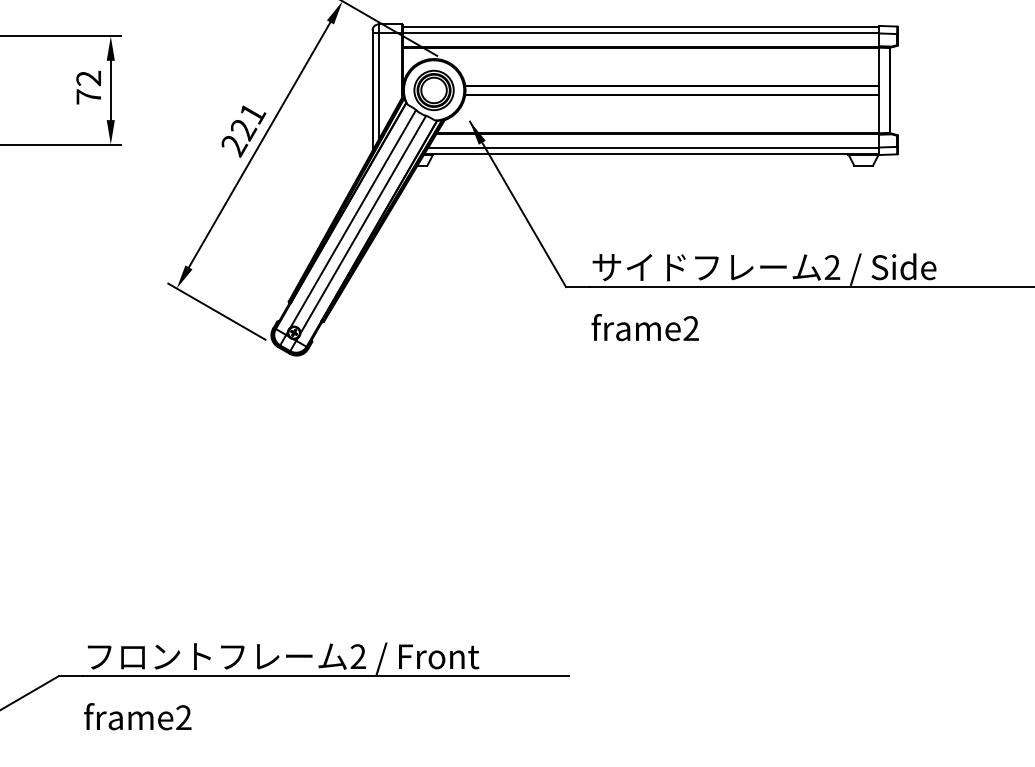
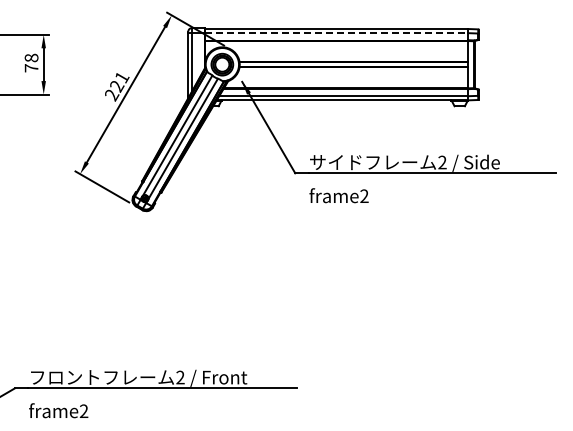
line: (640, 34) -> (336, 33), solid -> dashed
text: (88, 77) -> (31, 57), 72 -> 78

